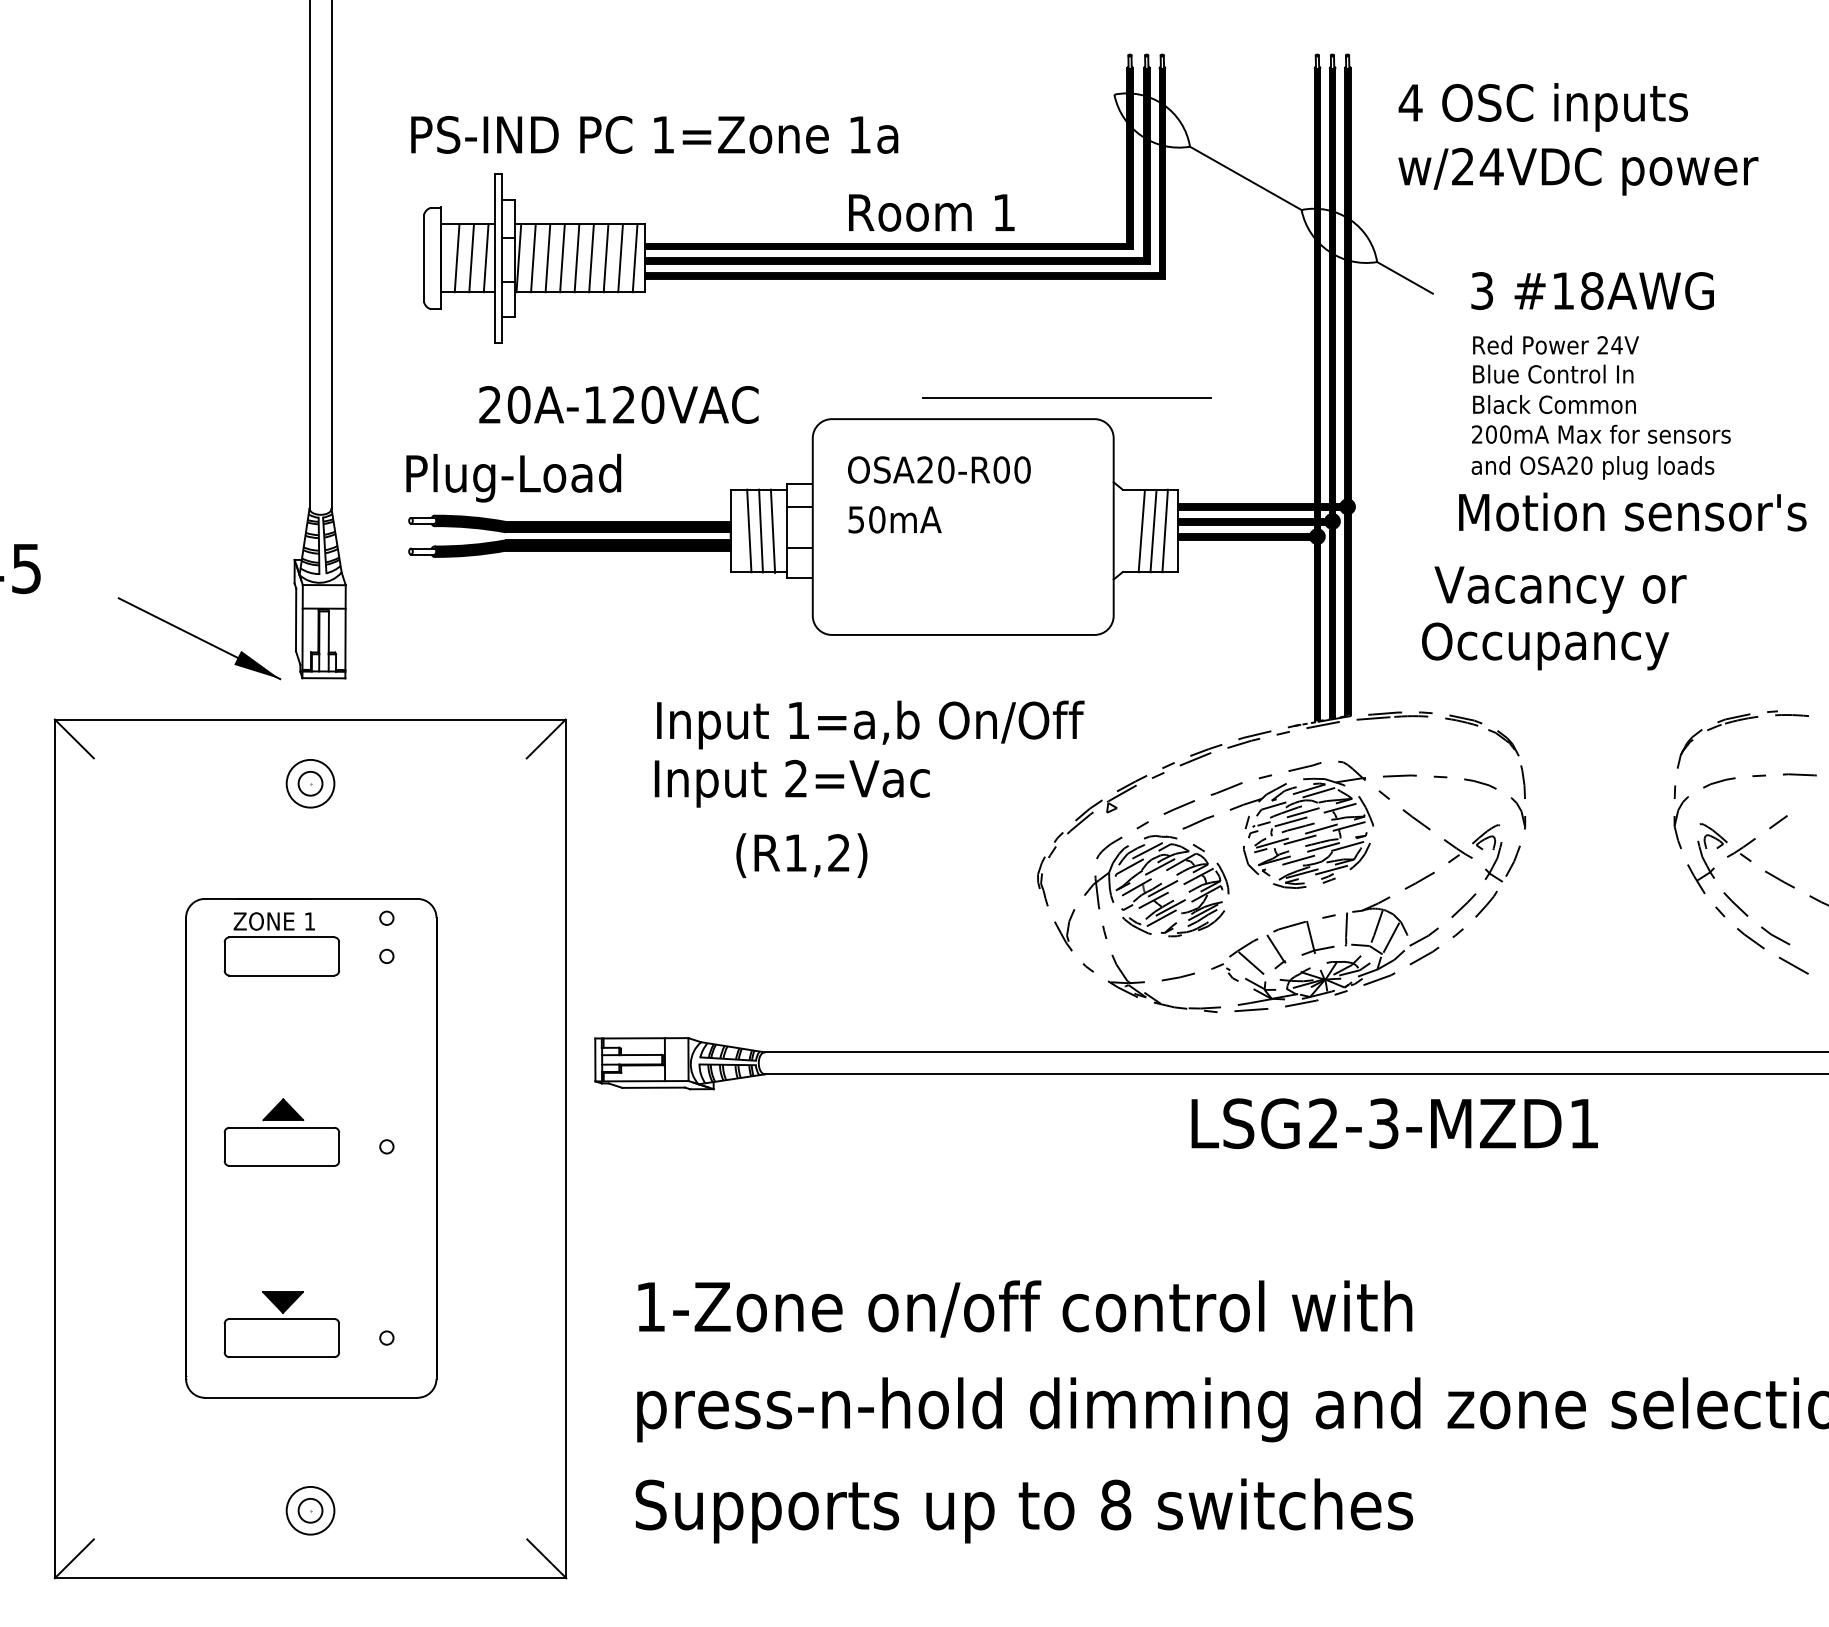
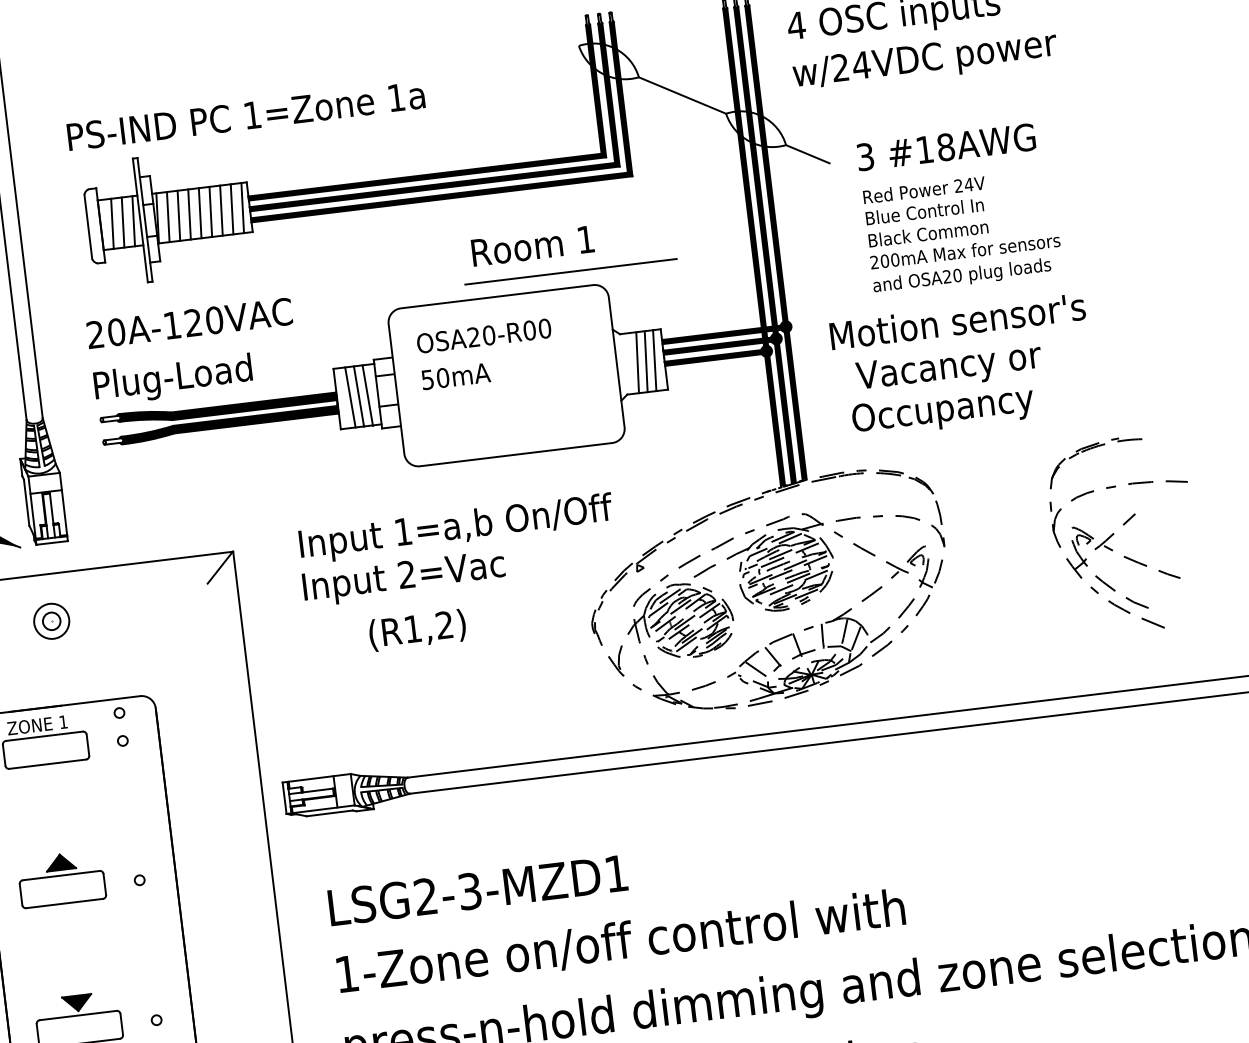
text: (931, 212) -> (532, 245), moved
text: (618, 404) -> (189, 323), moved
text: (1632, 511) -> (957, 320), moved
text: (1394, 1123) -> (477, 890), moved

